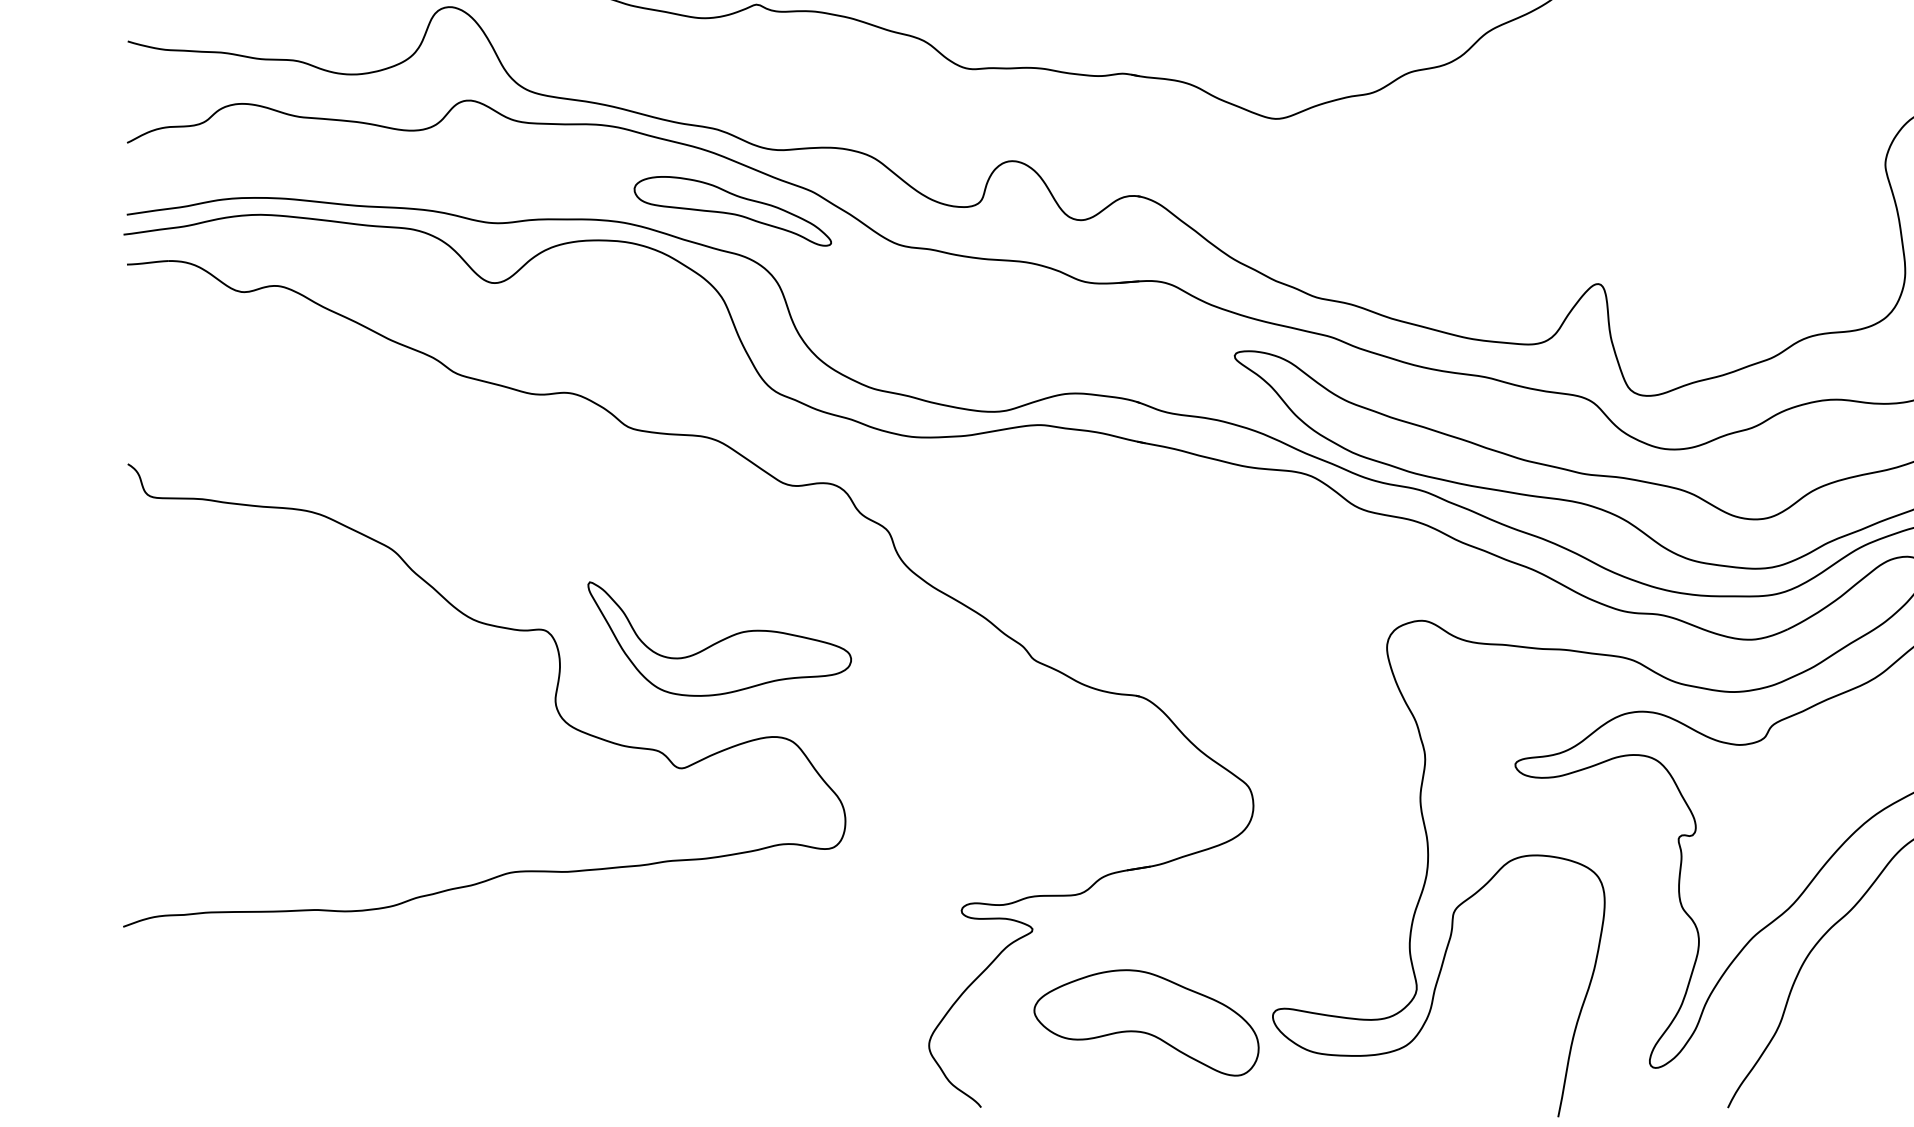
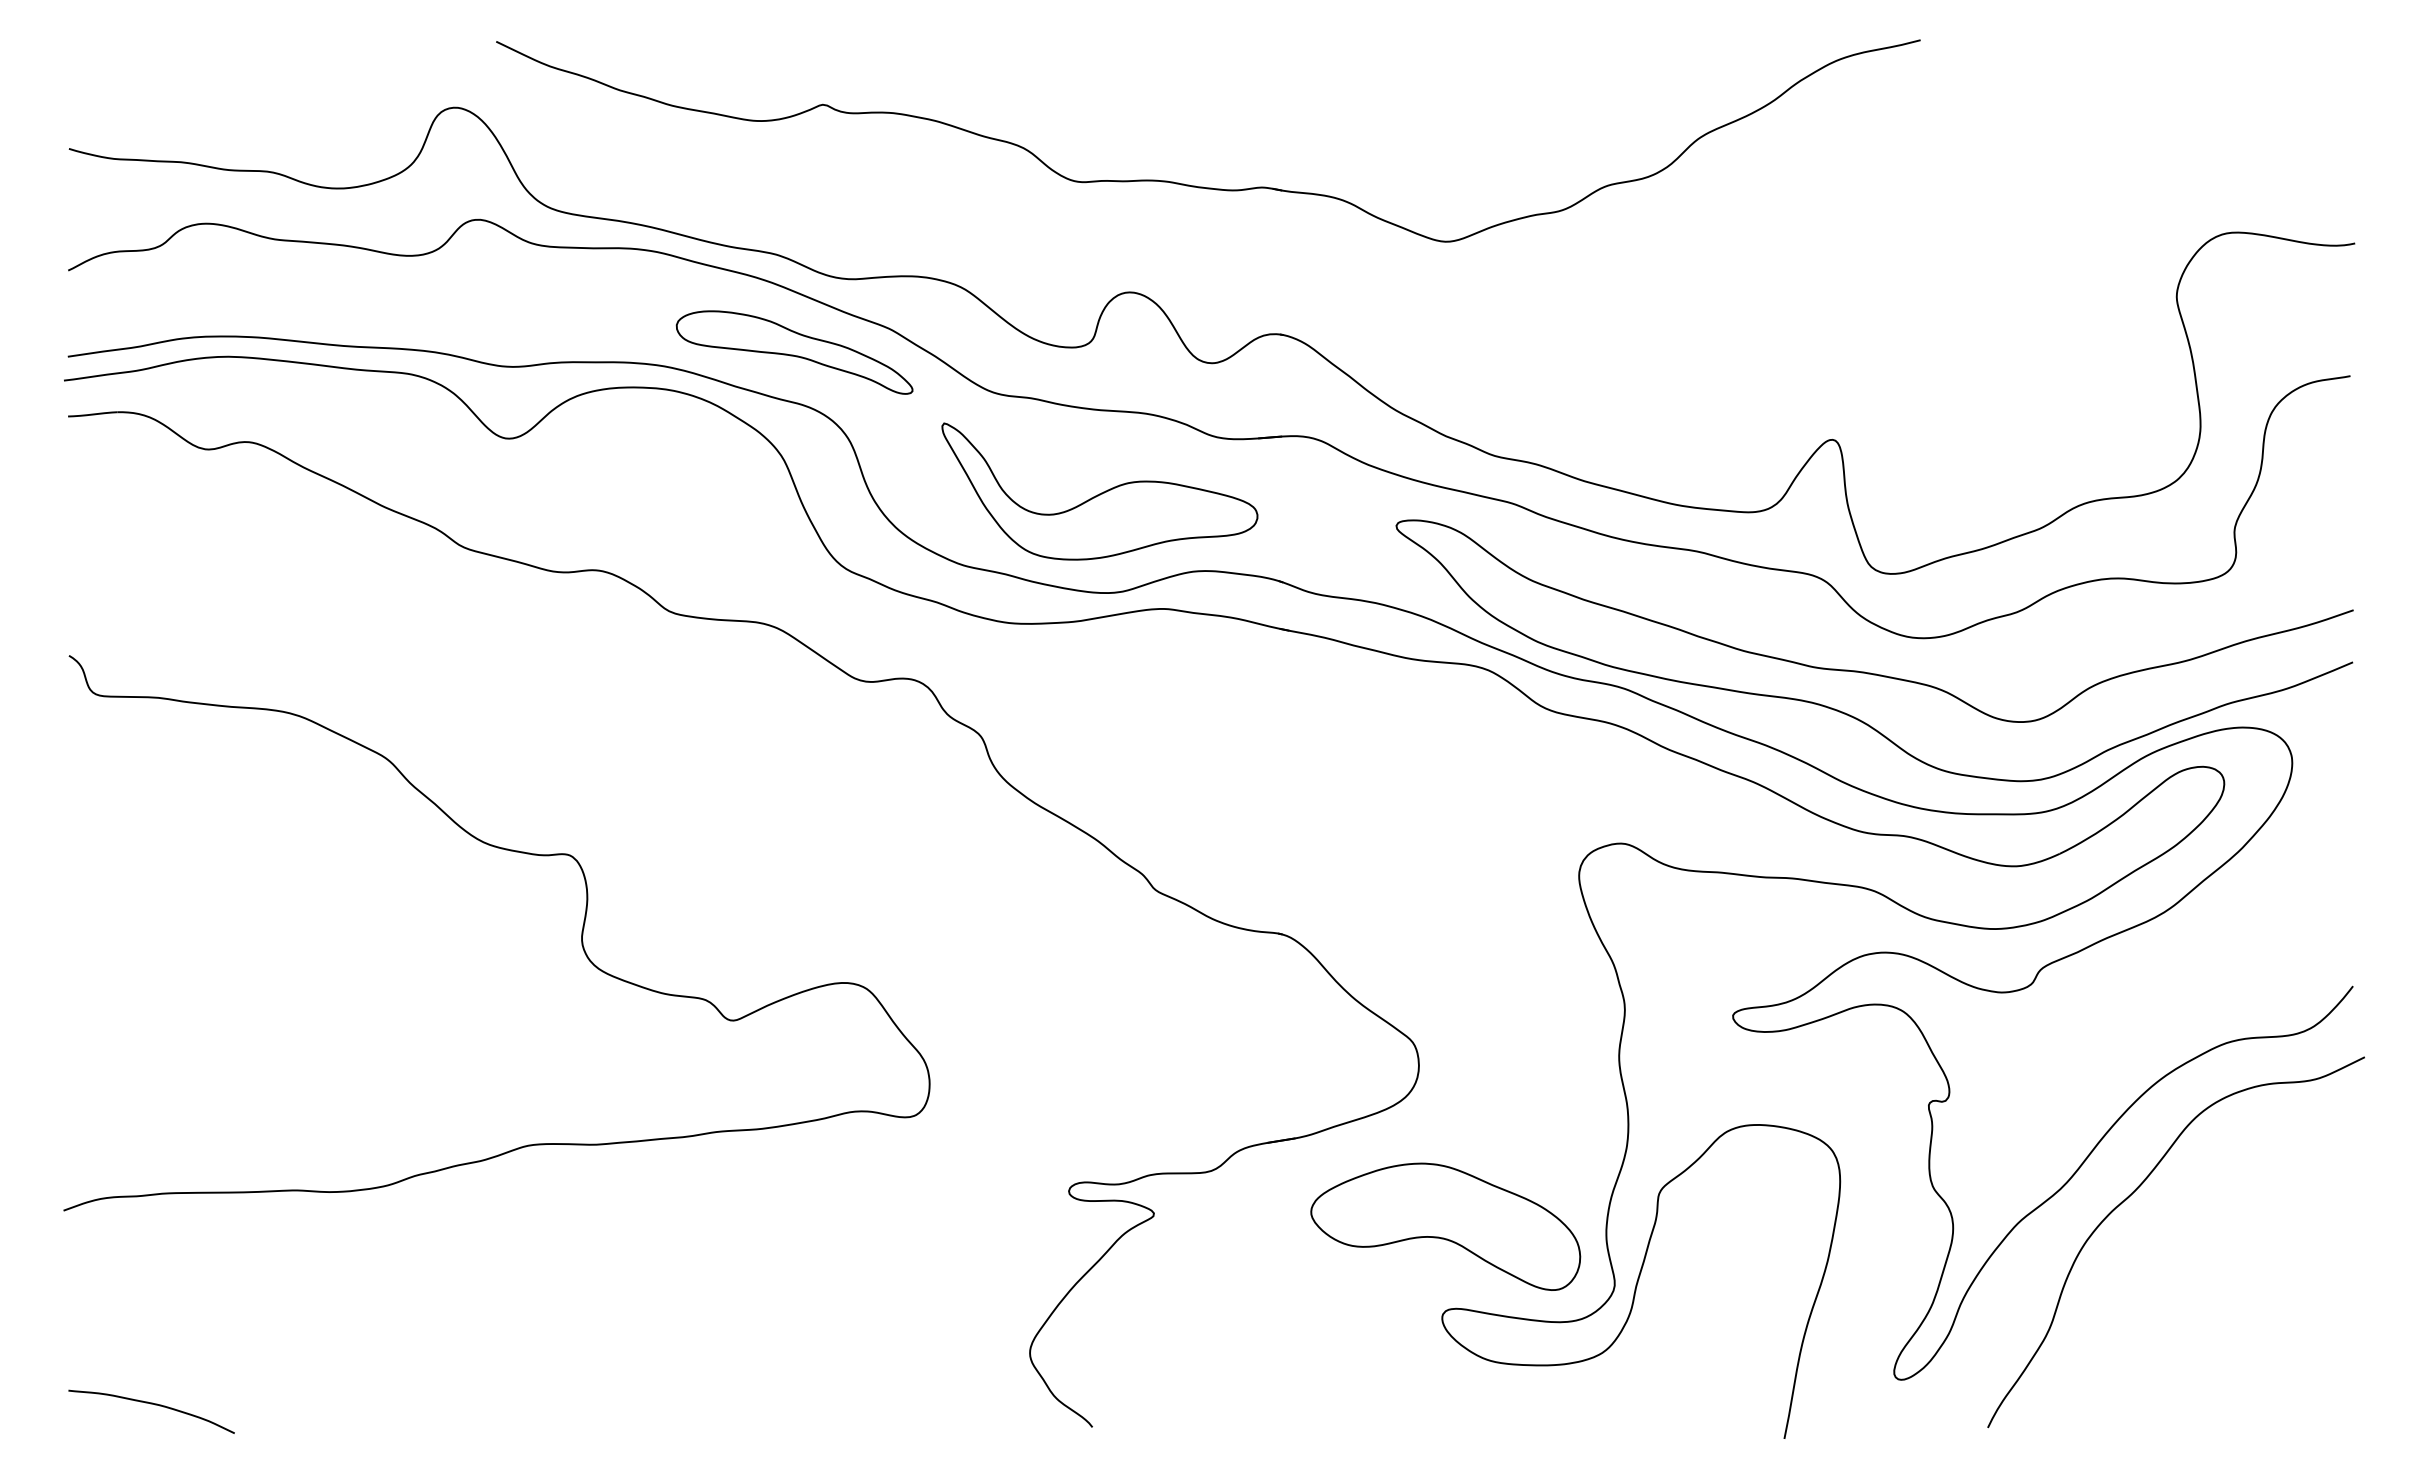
part: (719, 639) -> (1099, 491), moved
part: (1146, 1022) -> (1445, 1226), moved
curve: (196, 1088) -> (151, 1404), added

